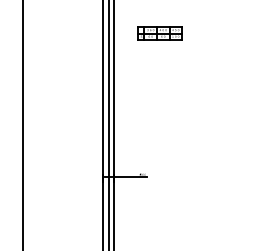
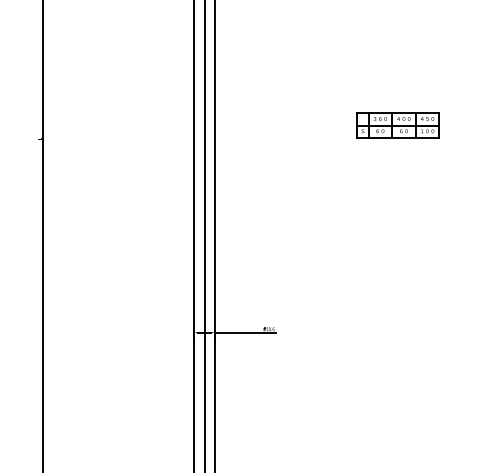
part: (159, 33) -> (396, 125), moved

